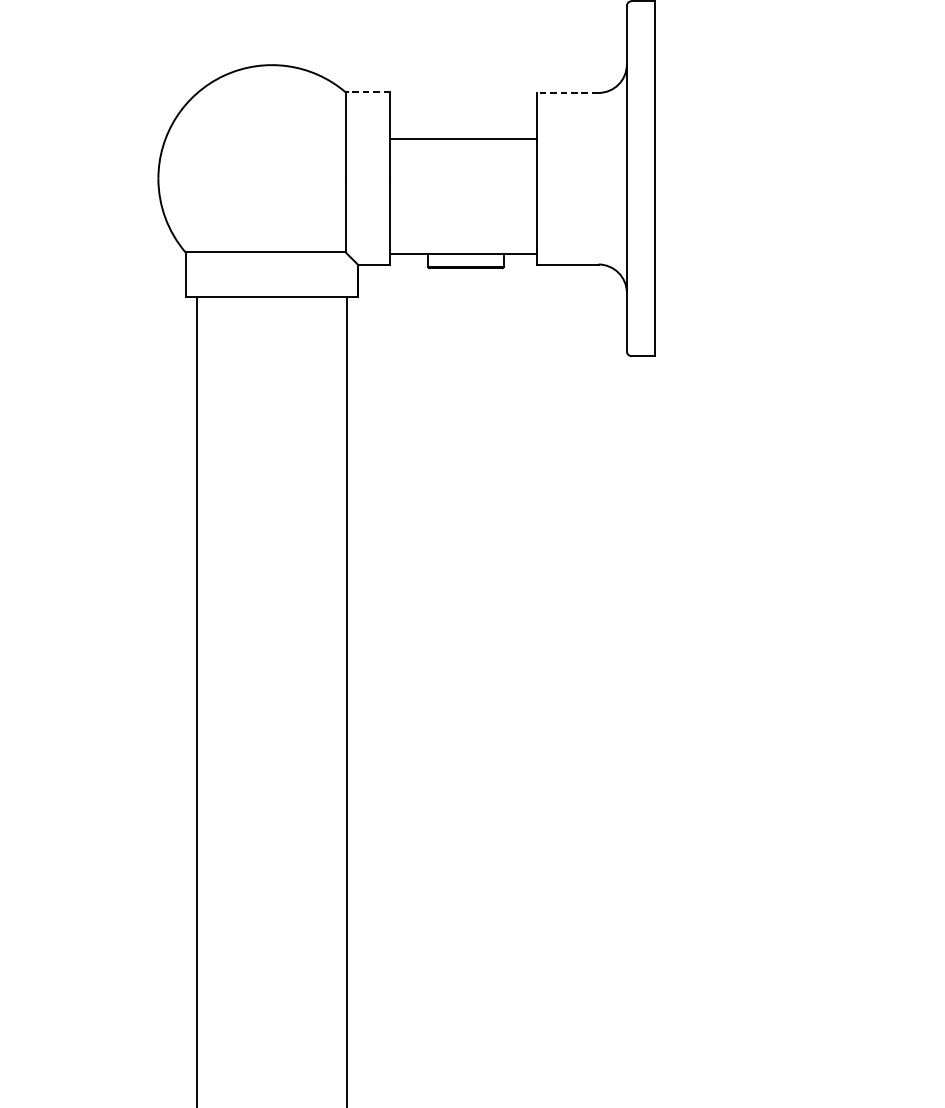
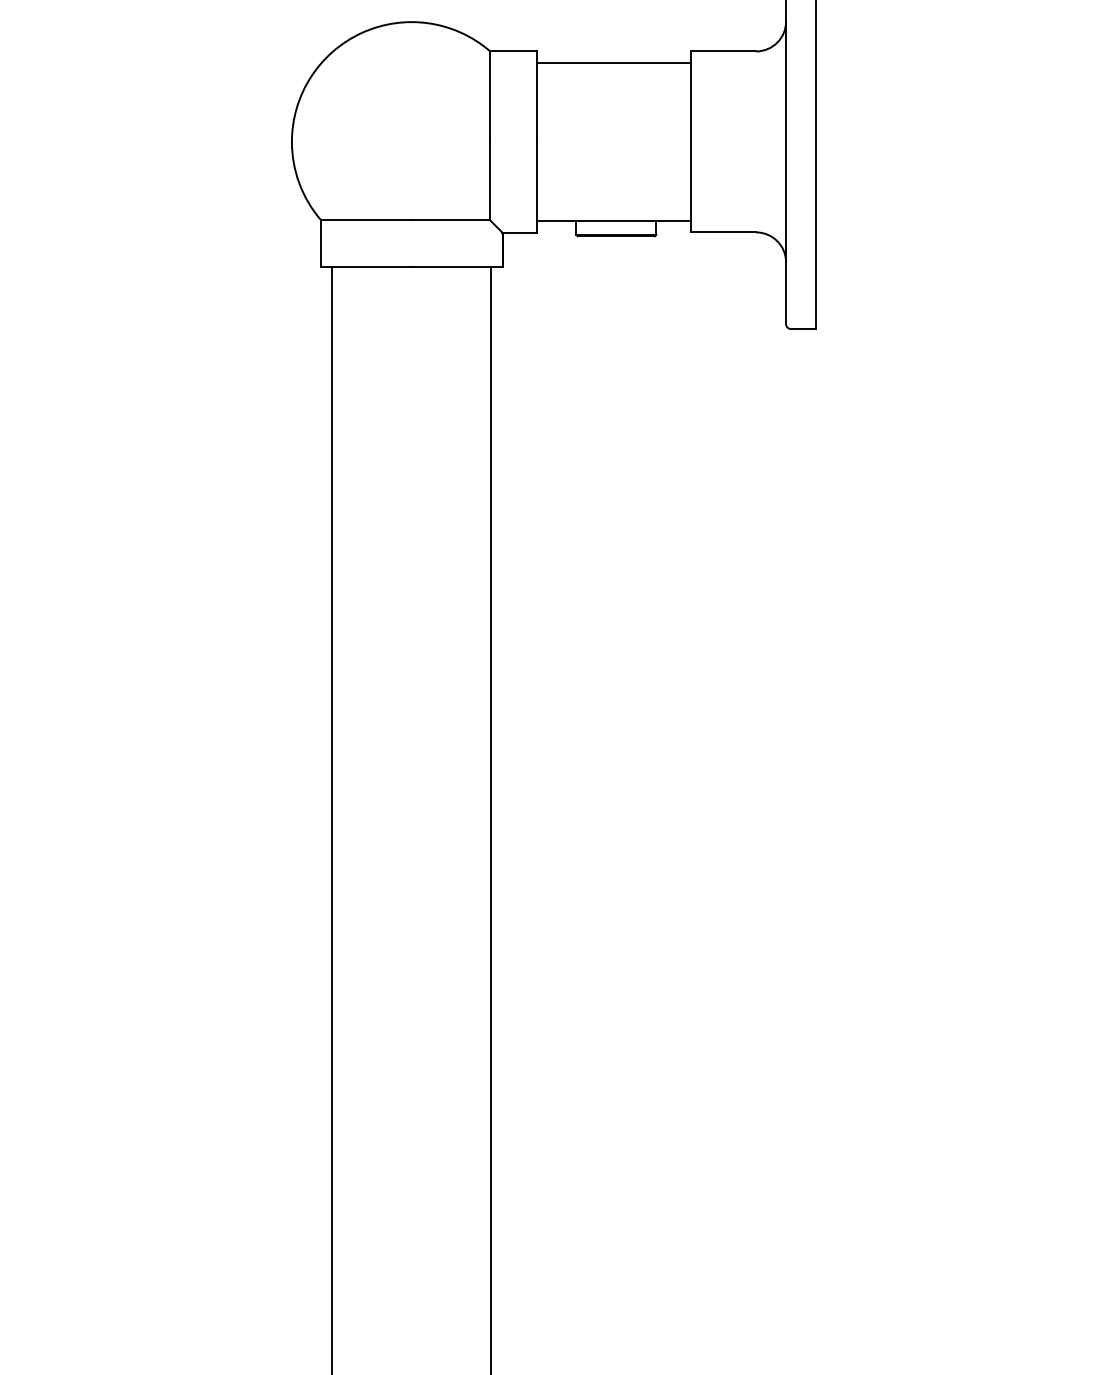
line: (367, 92) -> (512, 50), dashed -> solid
line: (567, 92) -> (723, 51), dashed -> solid
line: (463, 138) -> (613, 62), moved

